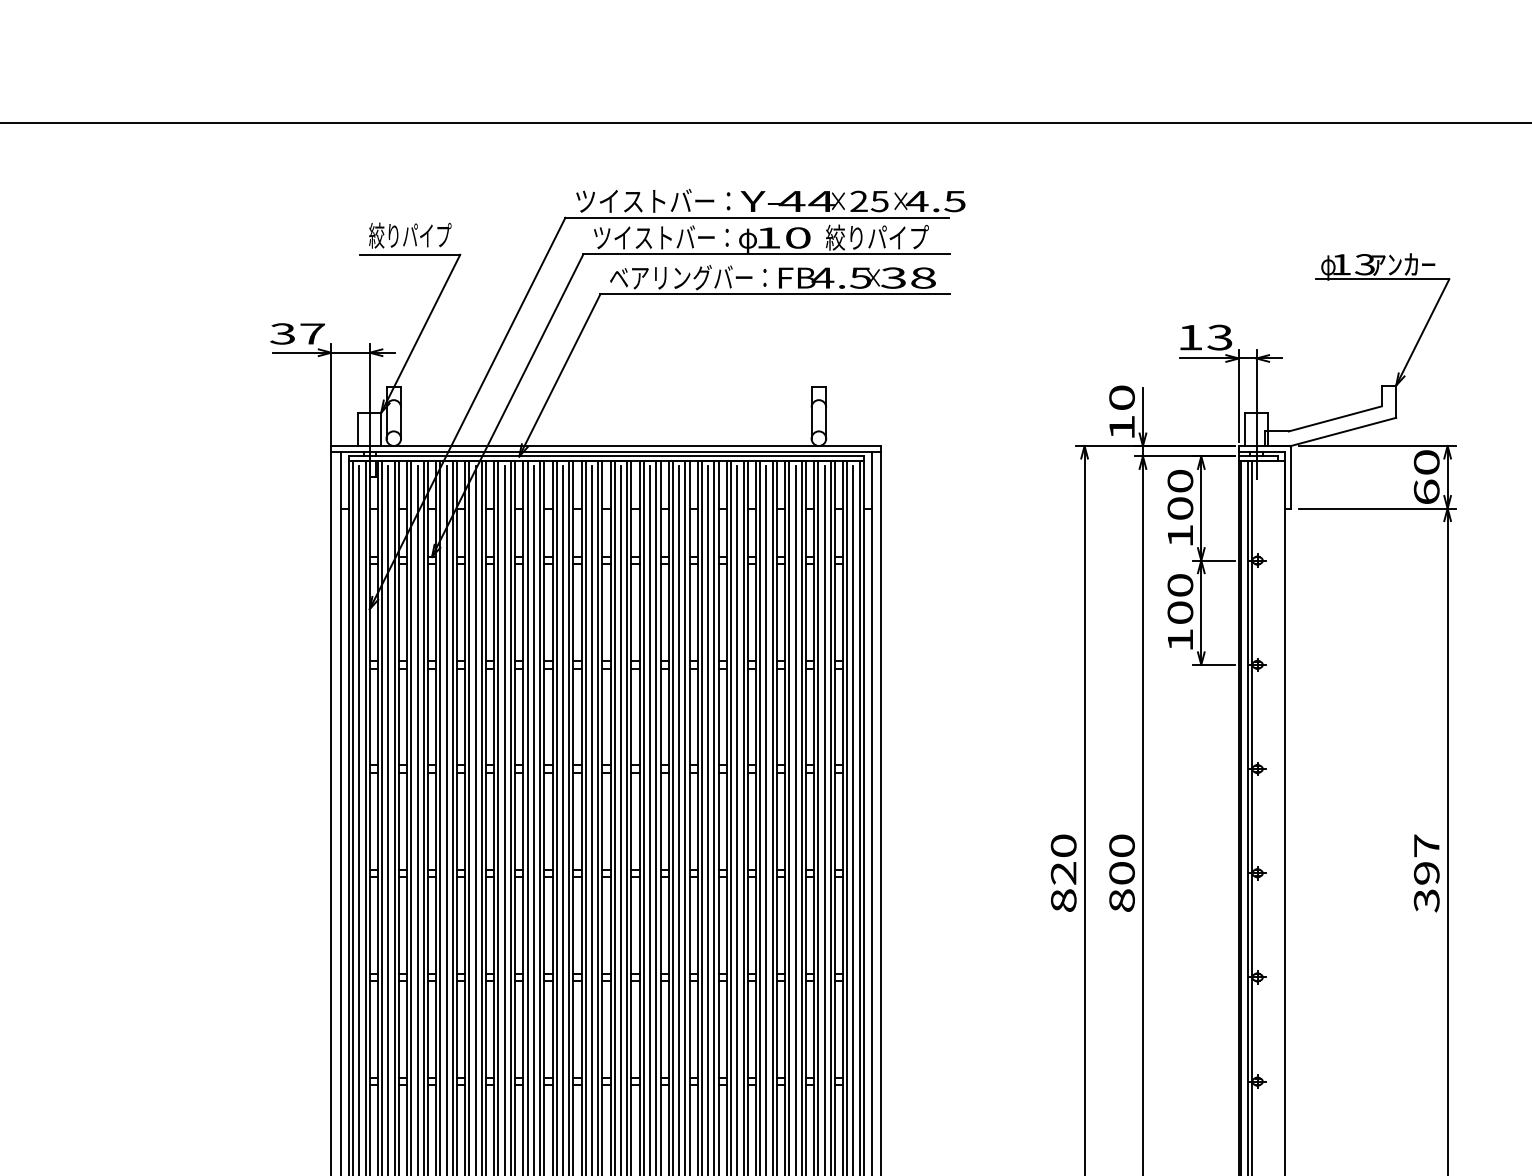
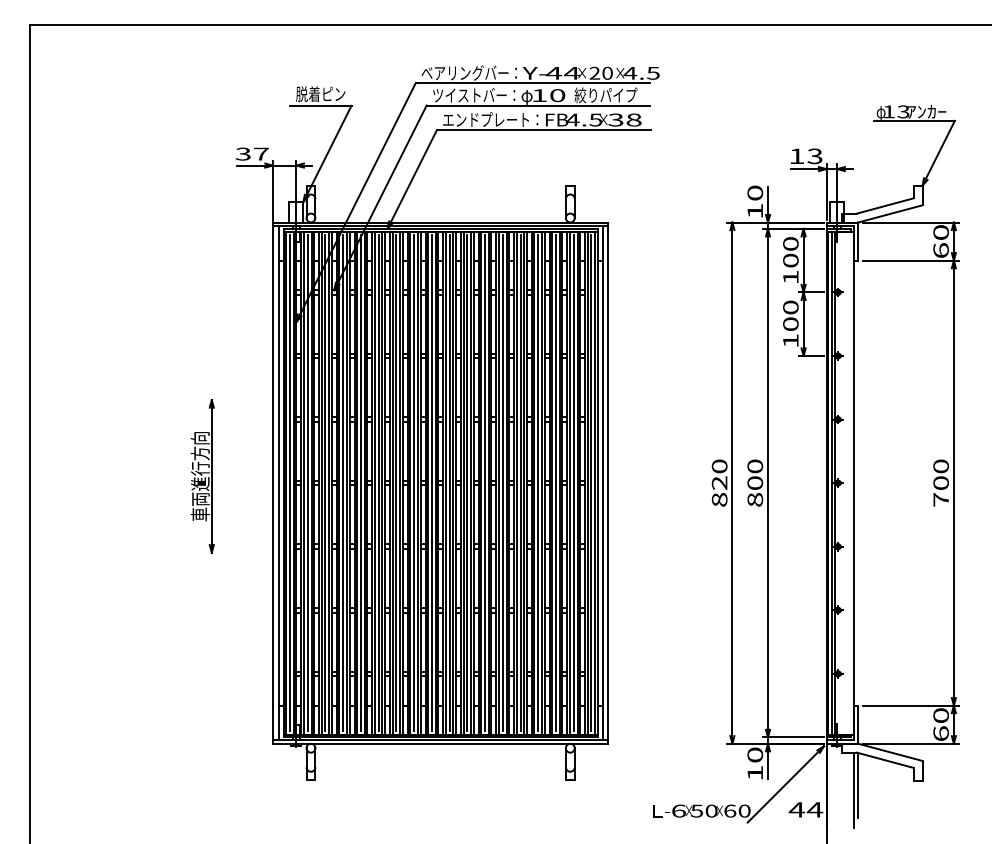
text: (651, 200) -> (468, 72), ツイストバー： -> ベアリングバー：
text: (879, 200) -> (607, 72), 25 -> 20
text: (411, 234) -> (321, 93), 絞りパイプ -> 脱着ピン
text: (681, 277) -> (486, 119), ベアリングバー： -> エンドプレート：
part: (215, 862) -> (202, 476), added
text: (1425, 872) -> (940, 482), 397 -> 700

